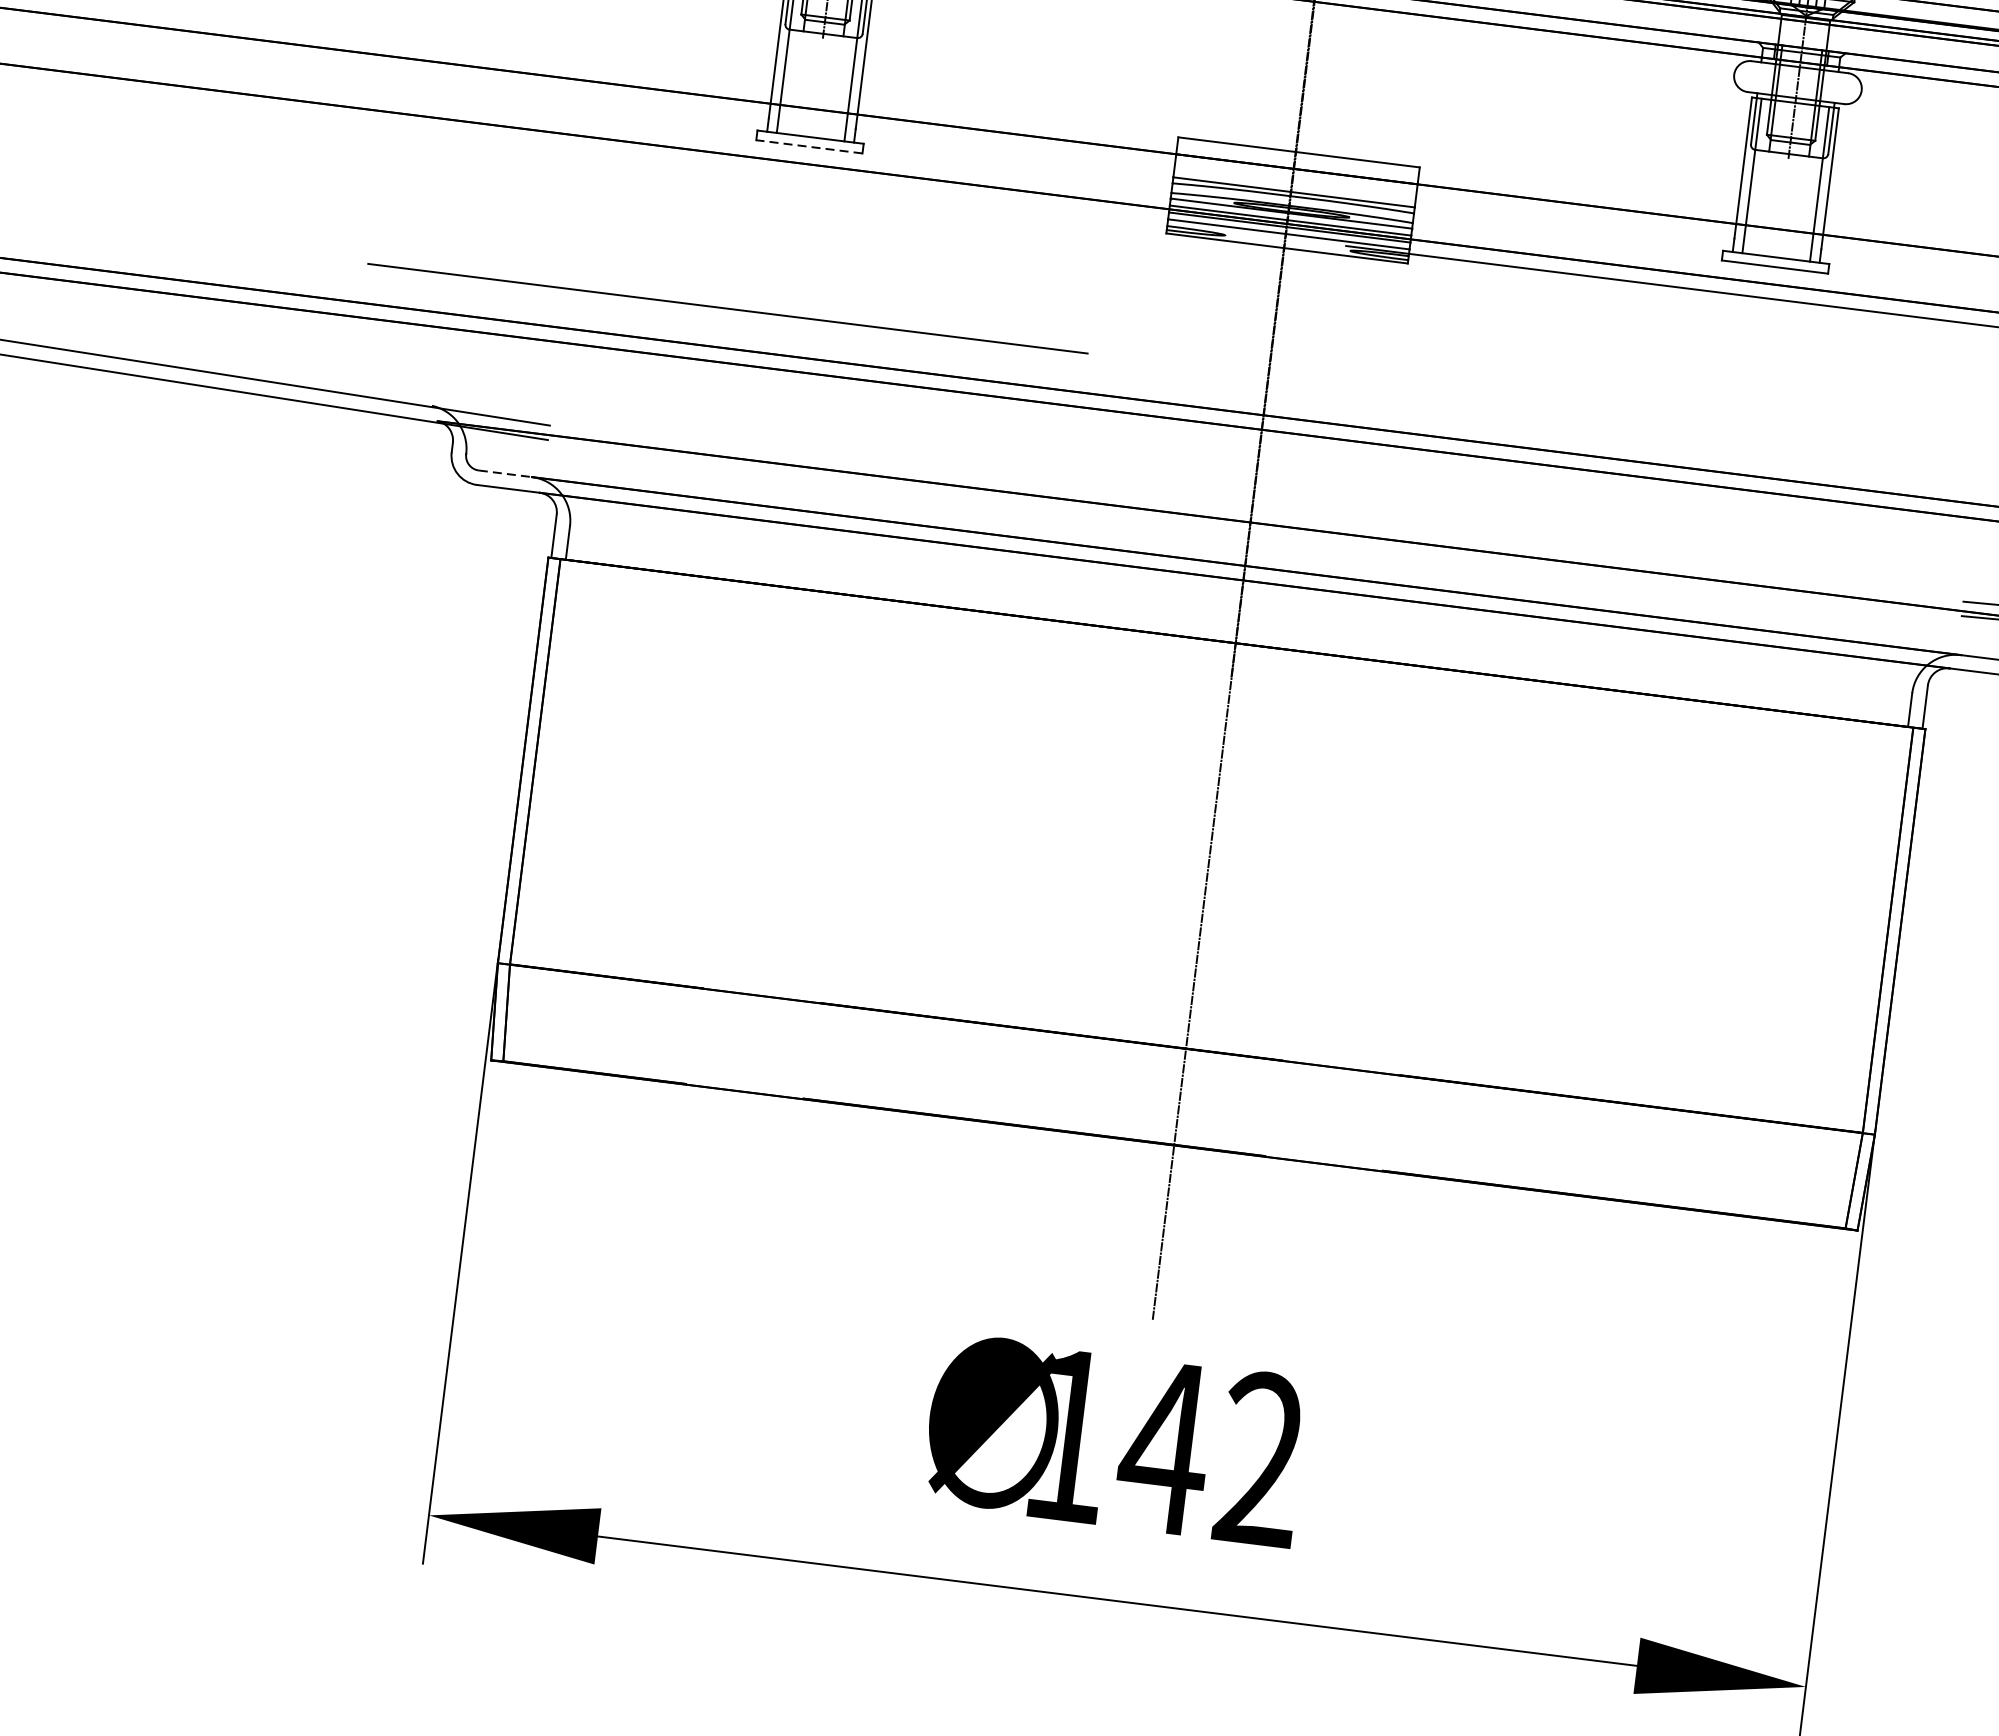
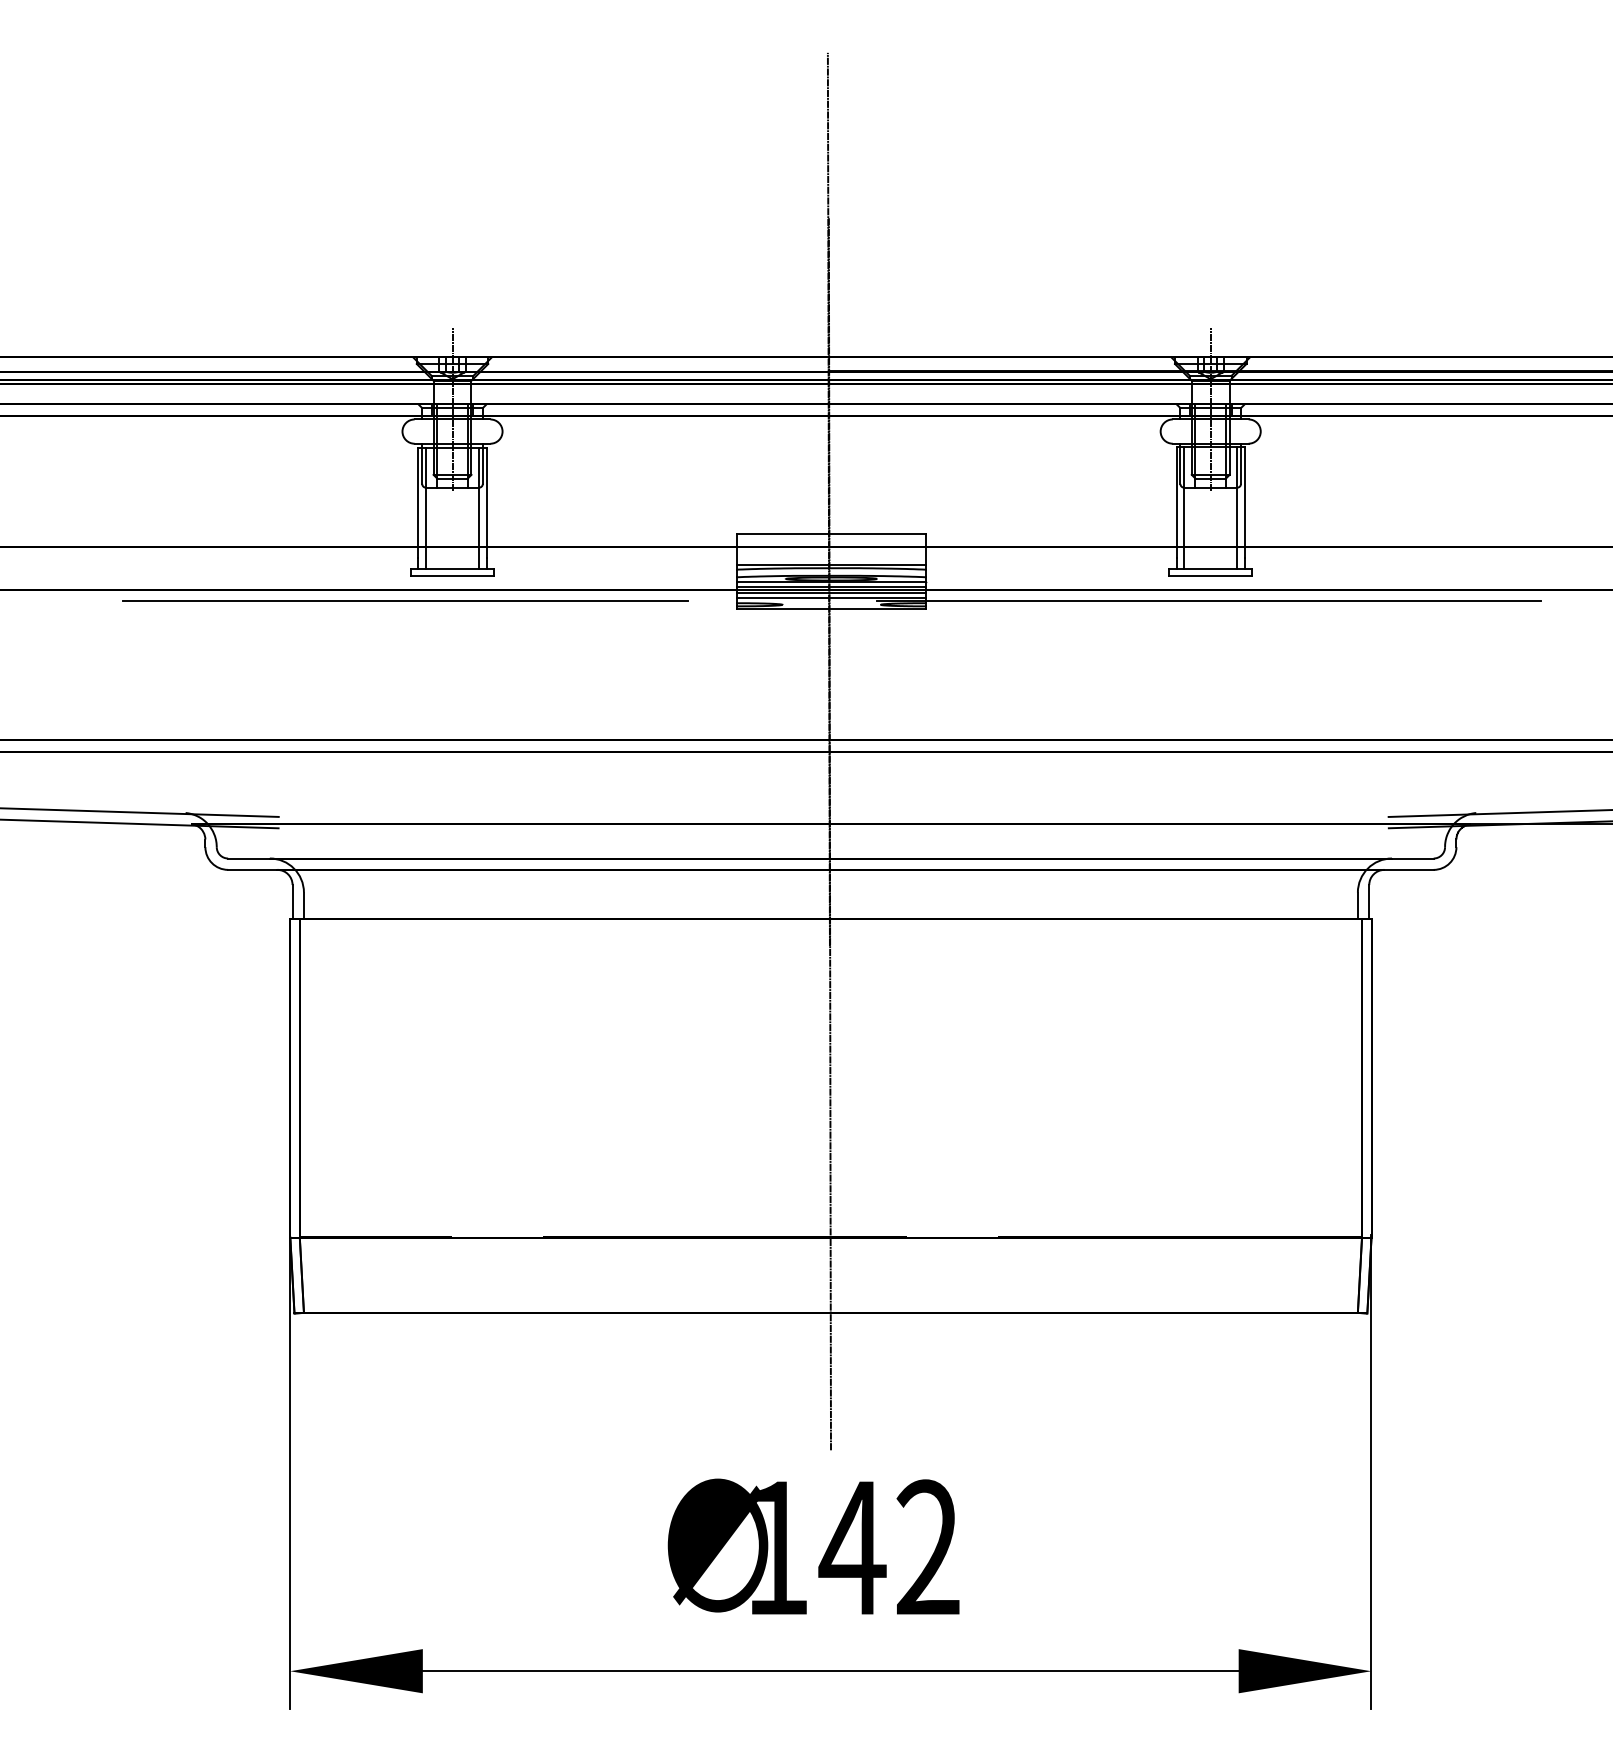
line: (809, 146) -> (452, 576), dashed -> solid
line: (728, 307) -> (405, 600), moved
line: (504, 473) -> (248, 858), dashed -> solid

